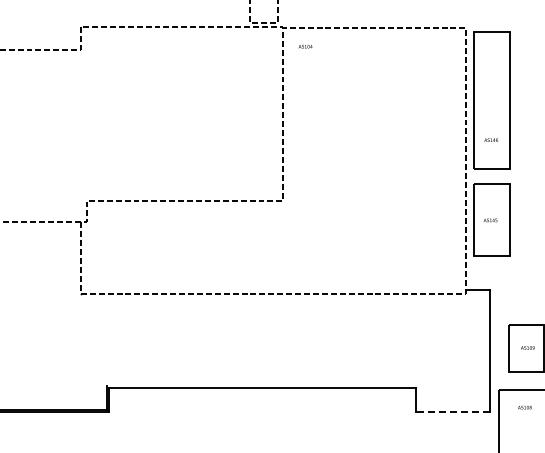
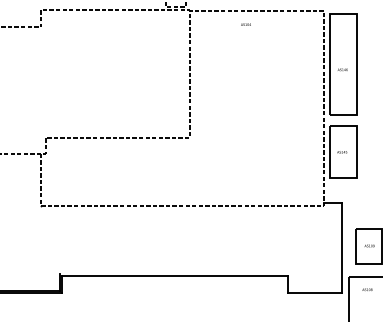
text: (305, 46) -> (245, 24), moved
text: (491, 139) -> (342, 69), moved
line: (453, 412) -> (314, 293), dashed -> solid

